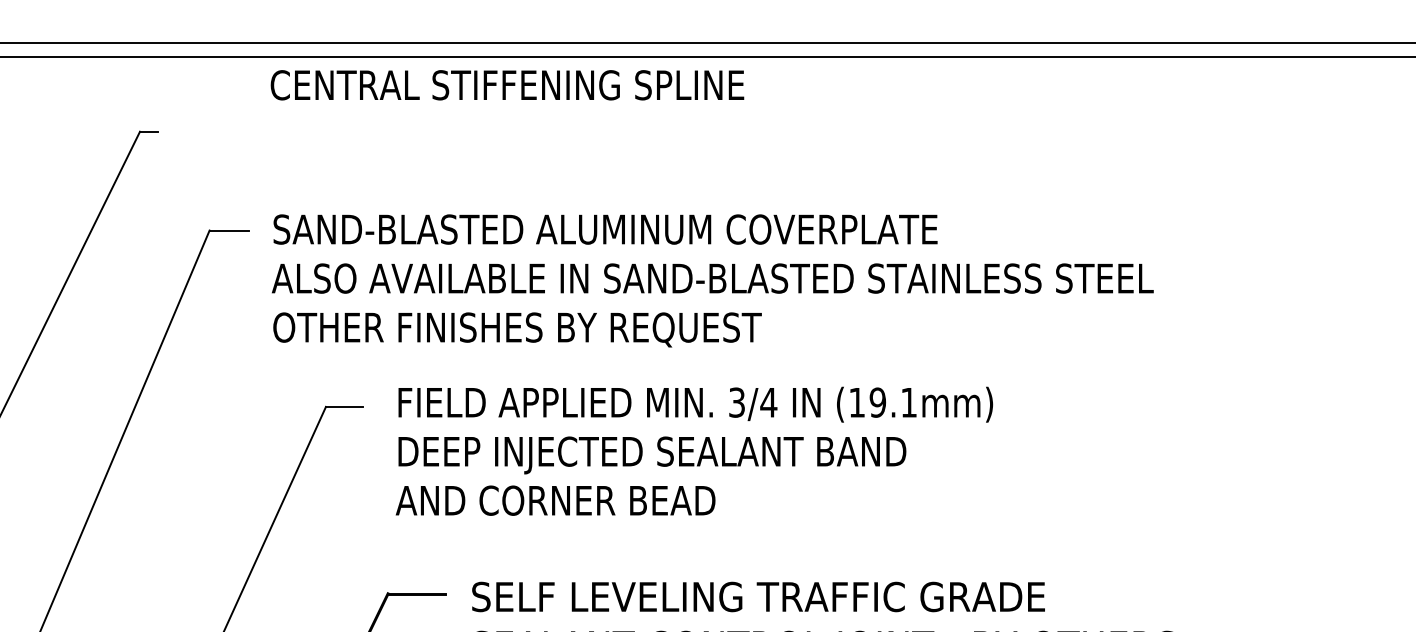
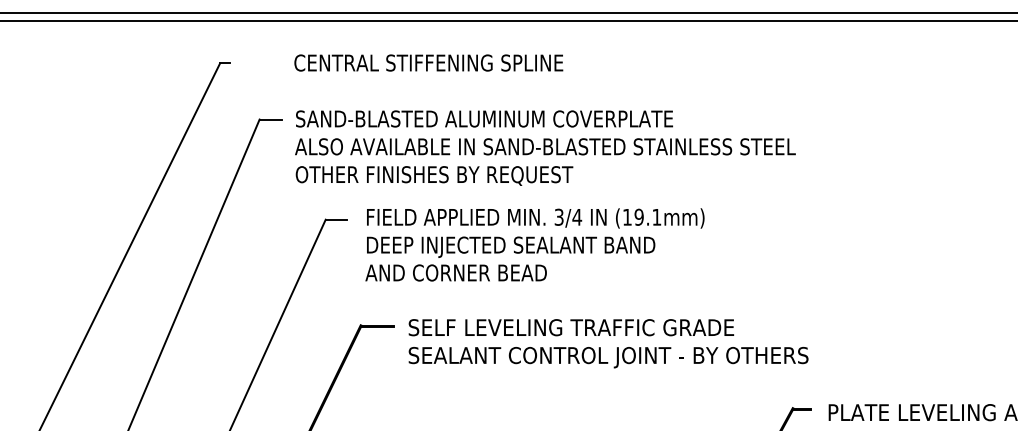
text: (506, 84) -> (428, 62), moved

